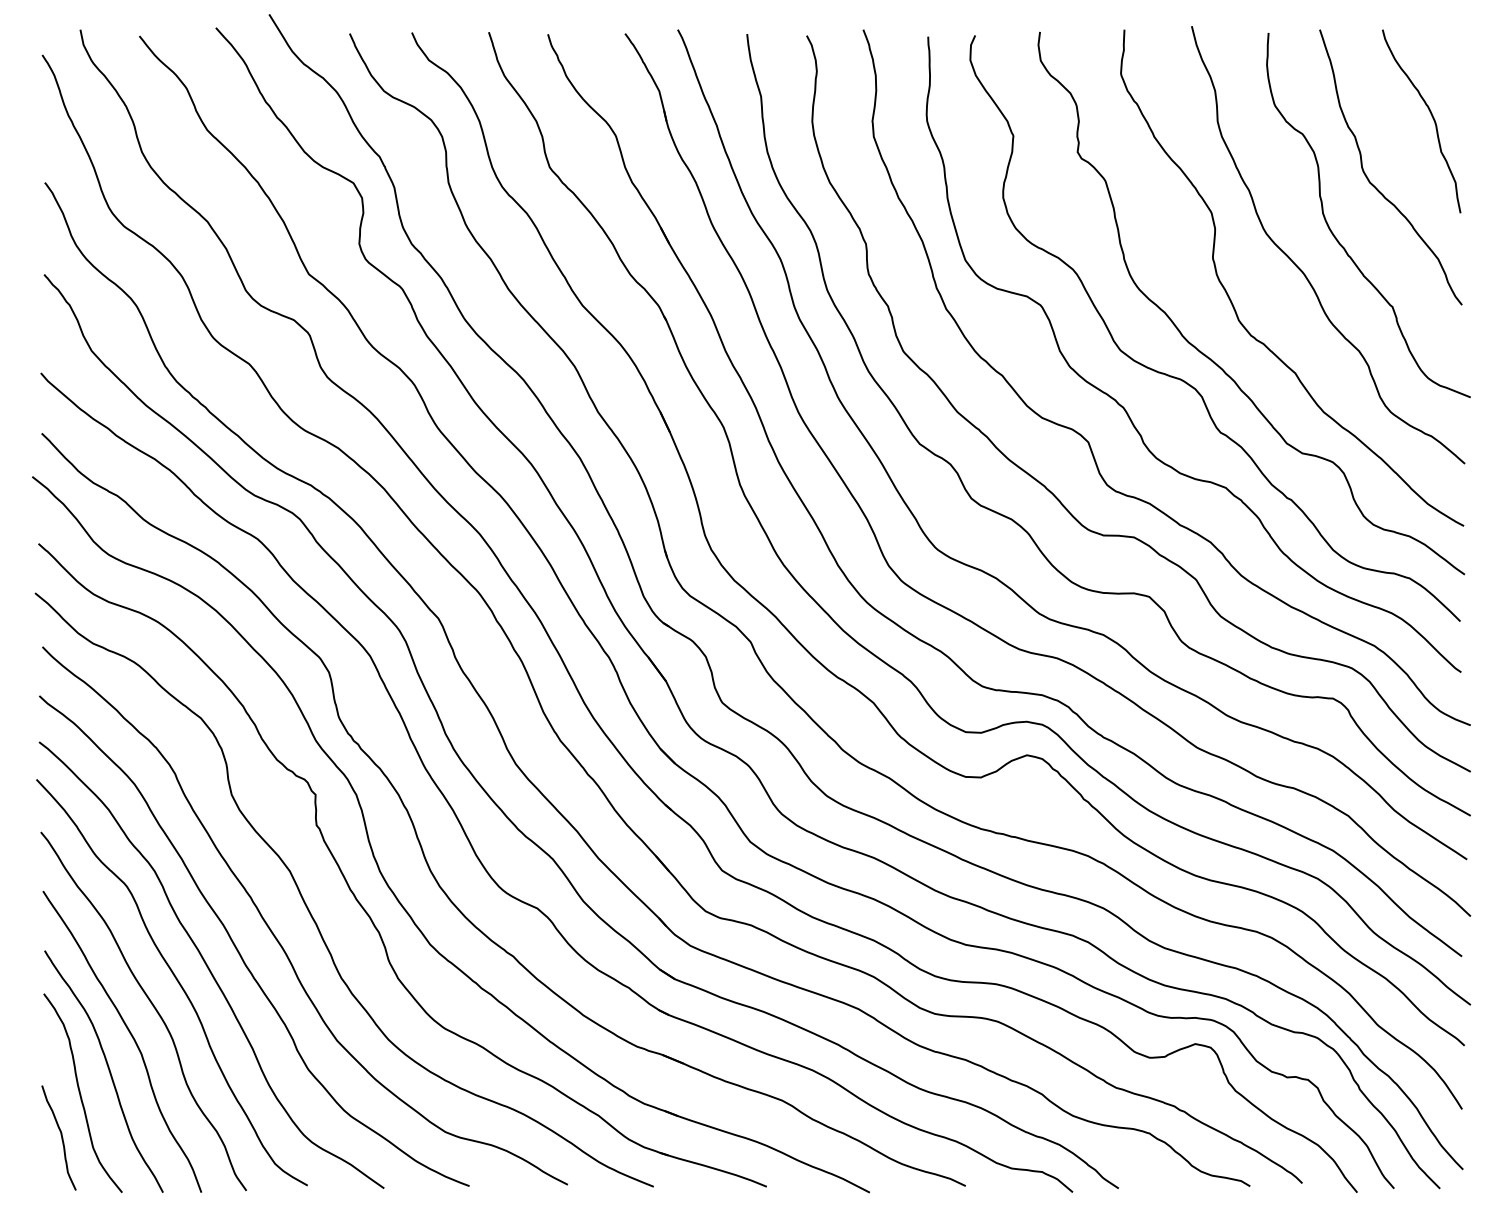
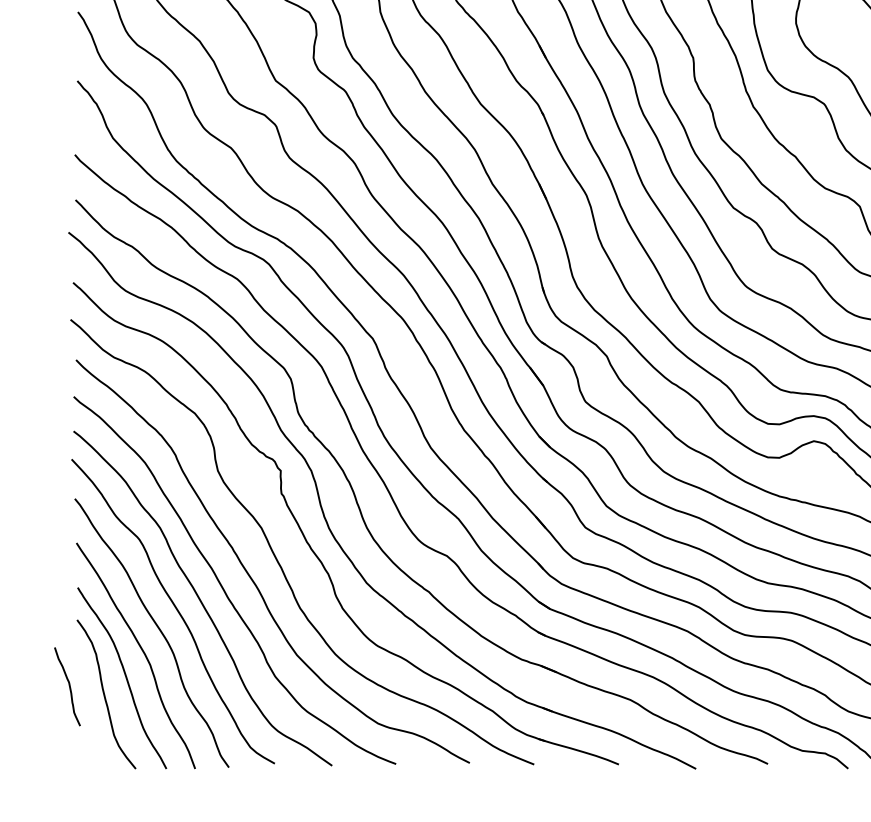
curve: (60, 1135) -> (68, 684), moved

